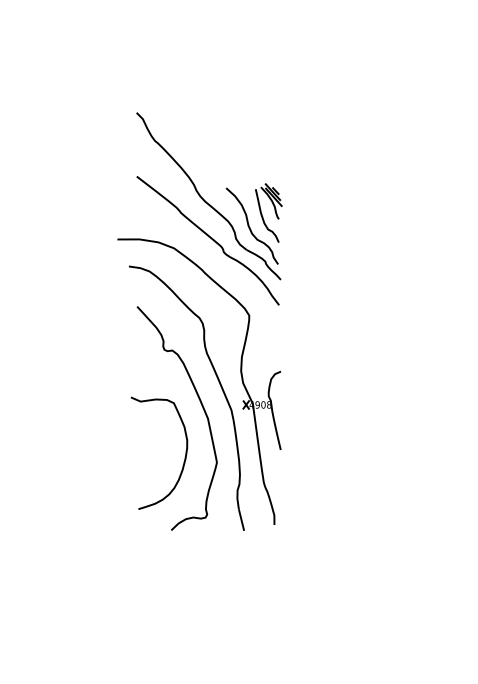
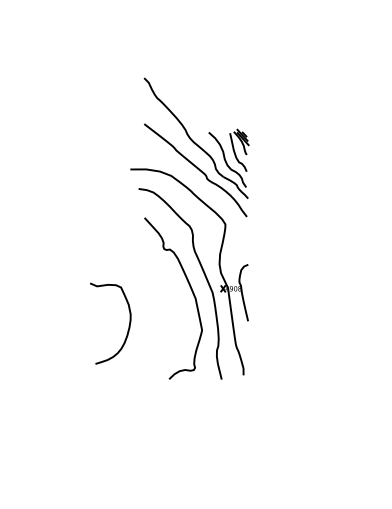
curve: (184, 455) -> (128, 325), moved

